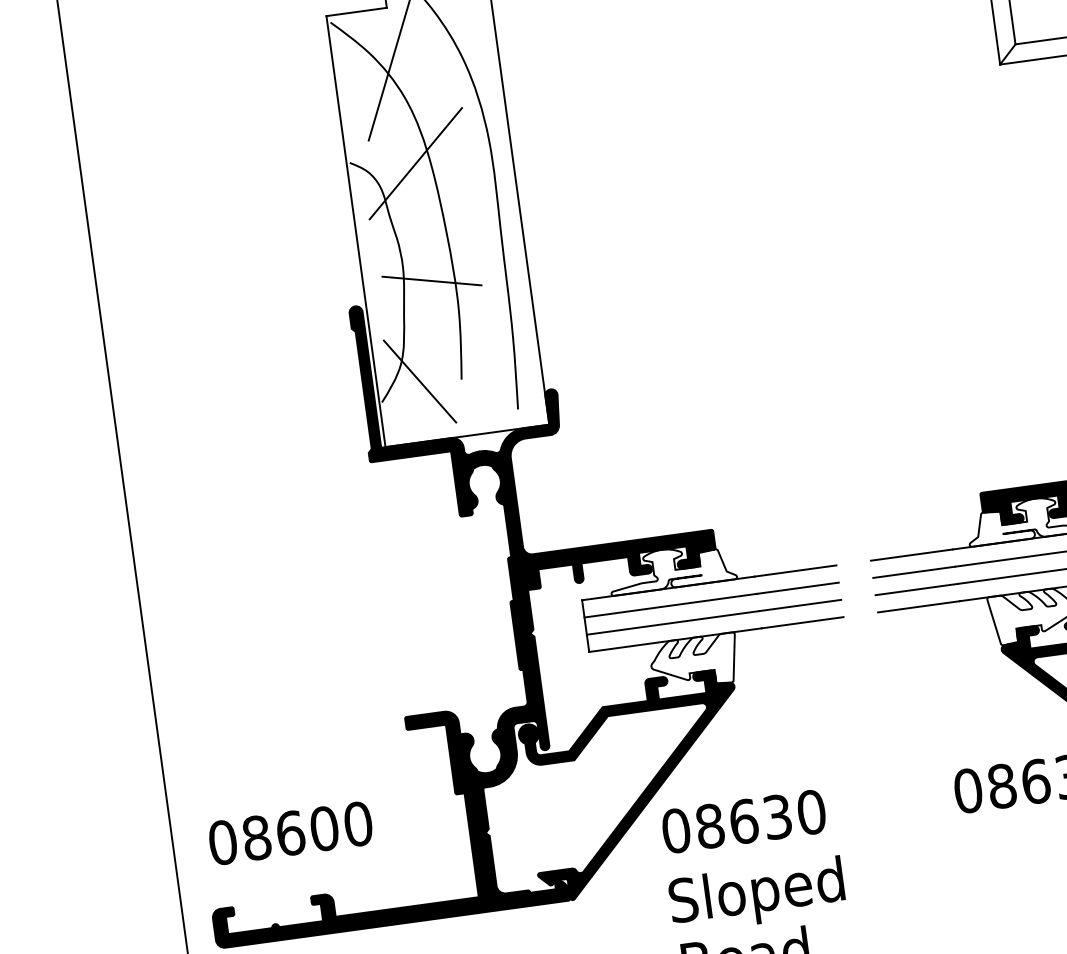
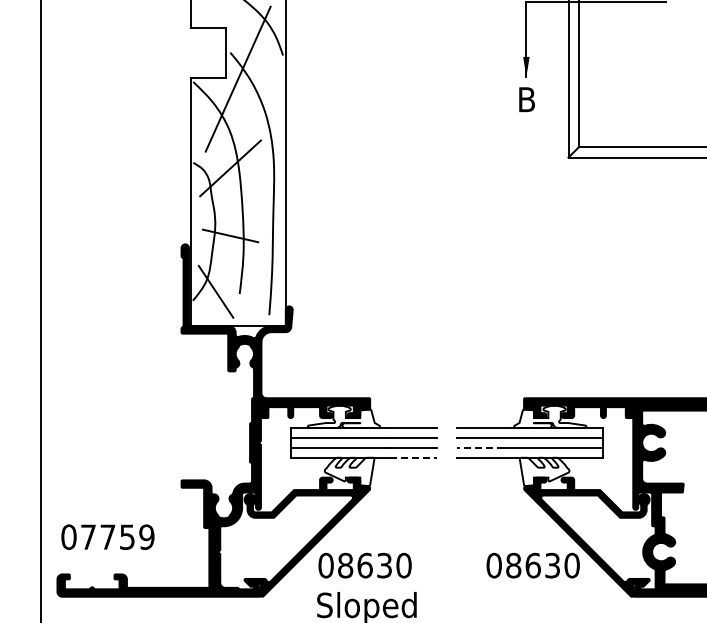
line: (916, 588) -> (480, 447), solid -> dashed
line: (802, 622) -> (413, 457), solid -> dashed
text: (307, 829) -> (117, 536), 08600 -> 07759

